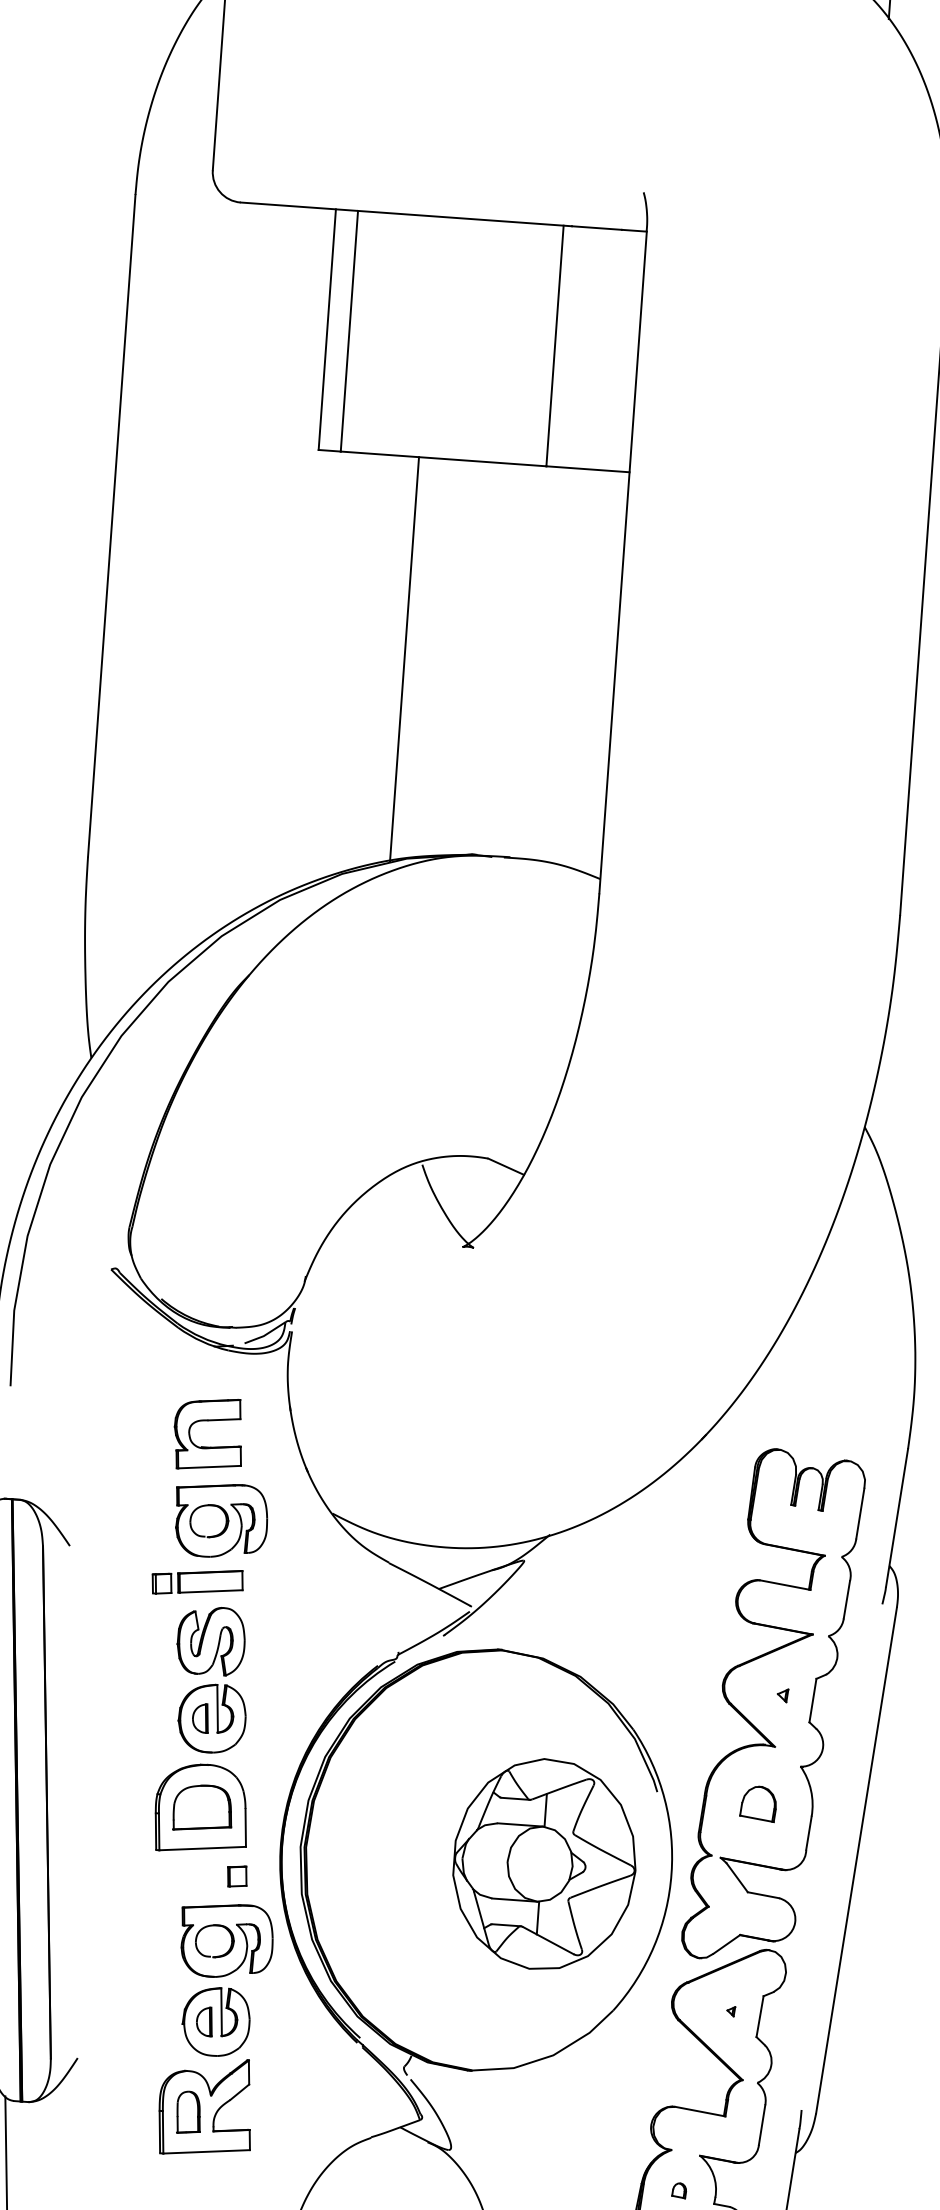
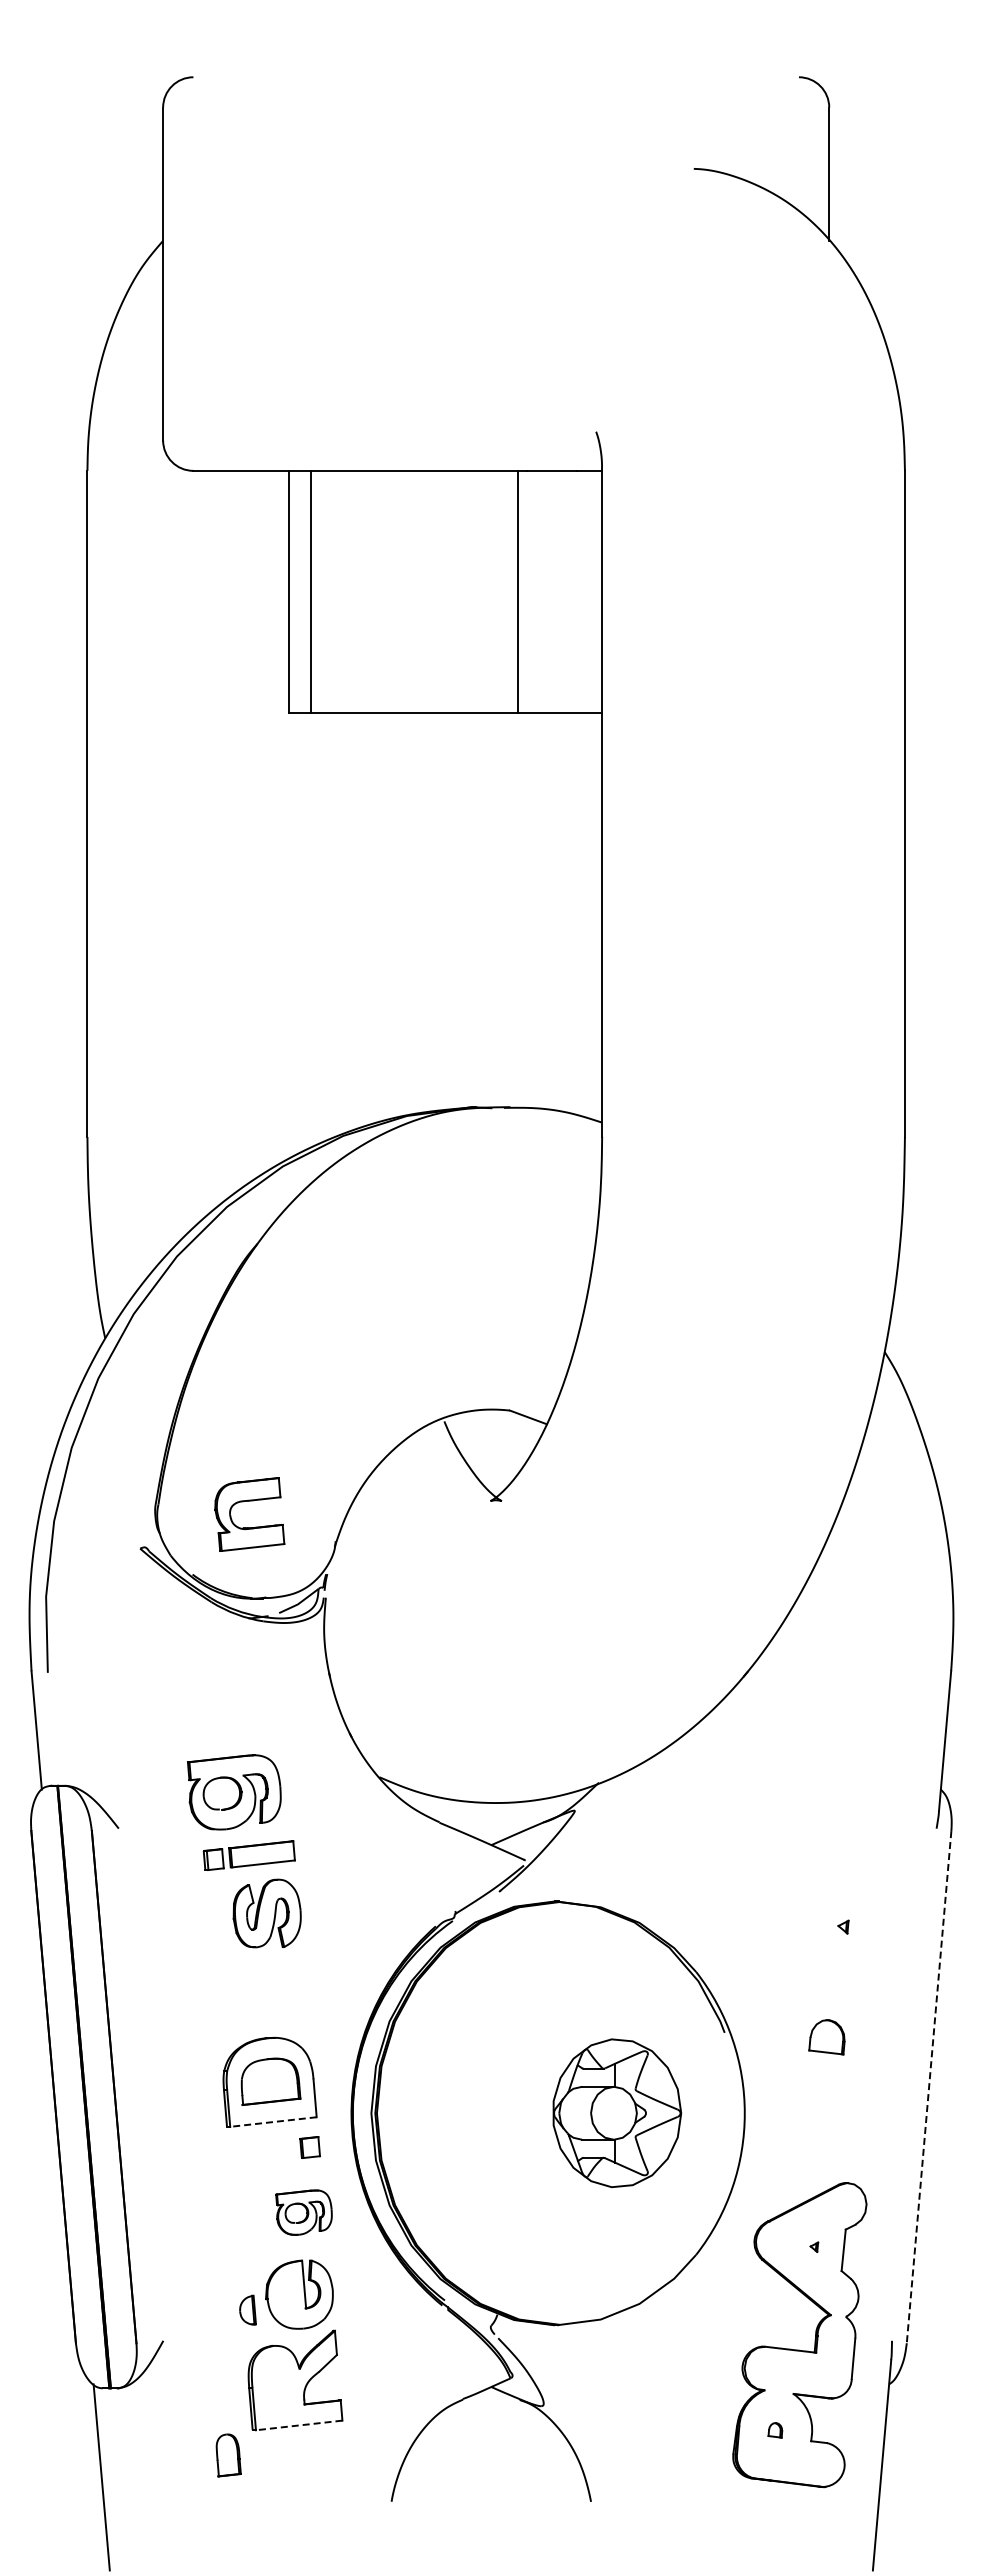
line: (404, 659) -> (390, 916), removed
part: (209, 1421) -> (249, 1501), moved
part: (221, 1520) -> (234, 1792), moved
part: (774, 1706) -> (835, 1938), removed
part: (212, 1718) -> (273, 1991), removed
line: (201, 1848) -> (272, 2122), solid -> dashed
line: (856, 1860) -> (929, 2087), solid -> dashed
part: (545, 1863) -> (617, 2112), size x0.7
part: (226, 1940) -> (303, 2212), size x0.6
part: (204, 2020) -> (247, 2309), moved
part: (188, 2112) -> (228, 2455), moved
line: (206, 2151) -> (299, 2425), solid -> dashed

